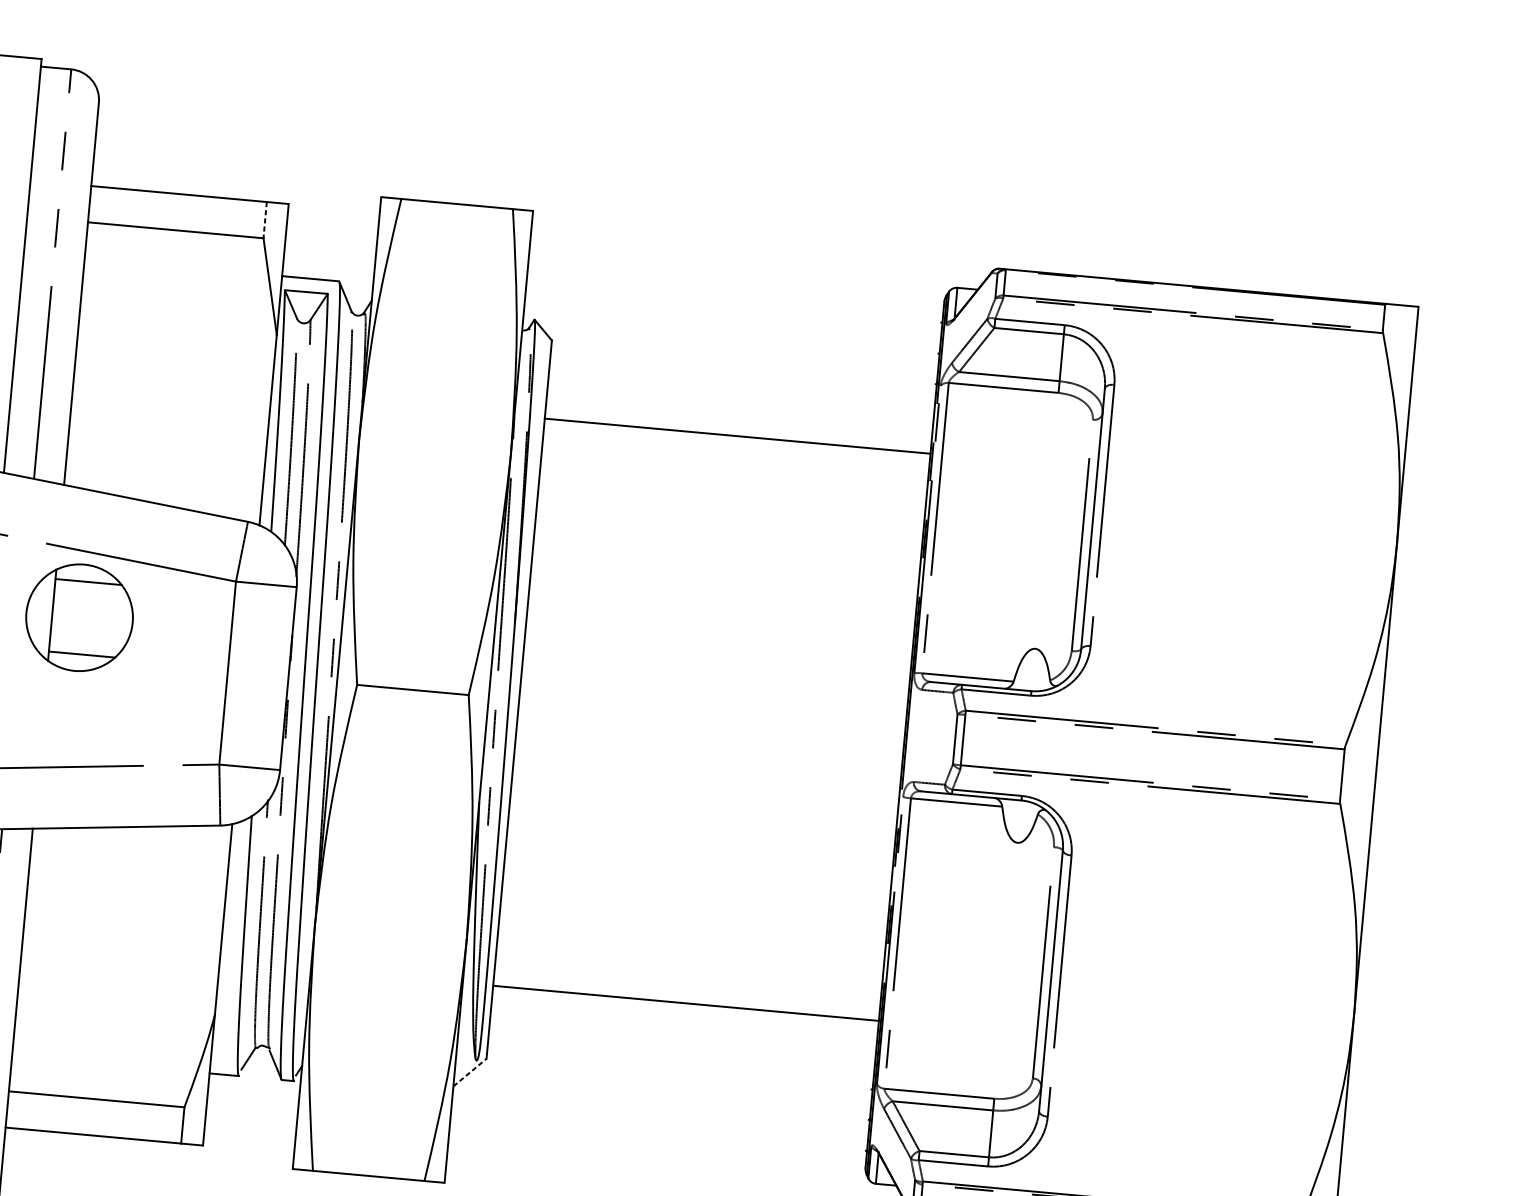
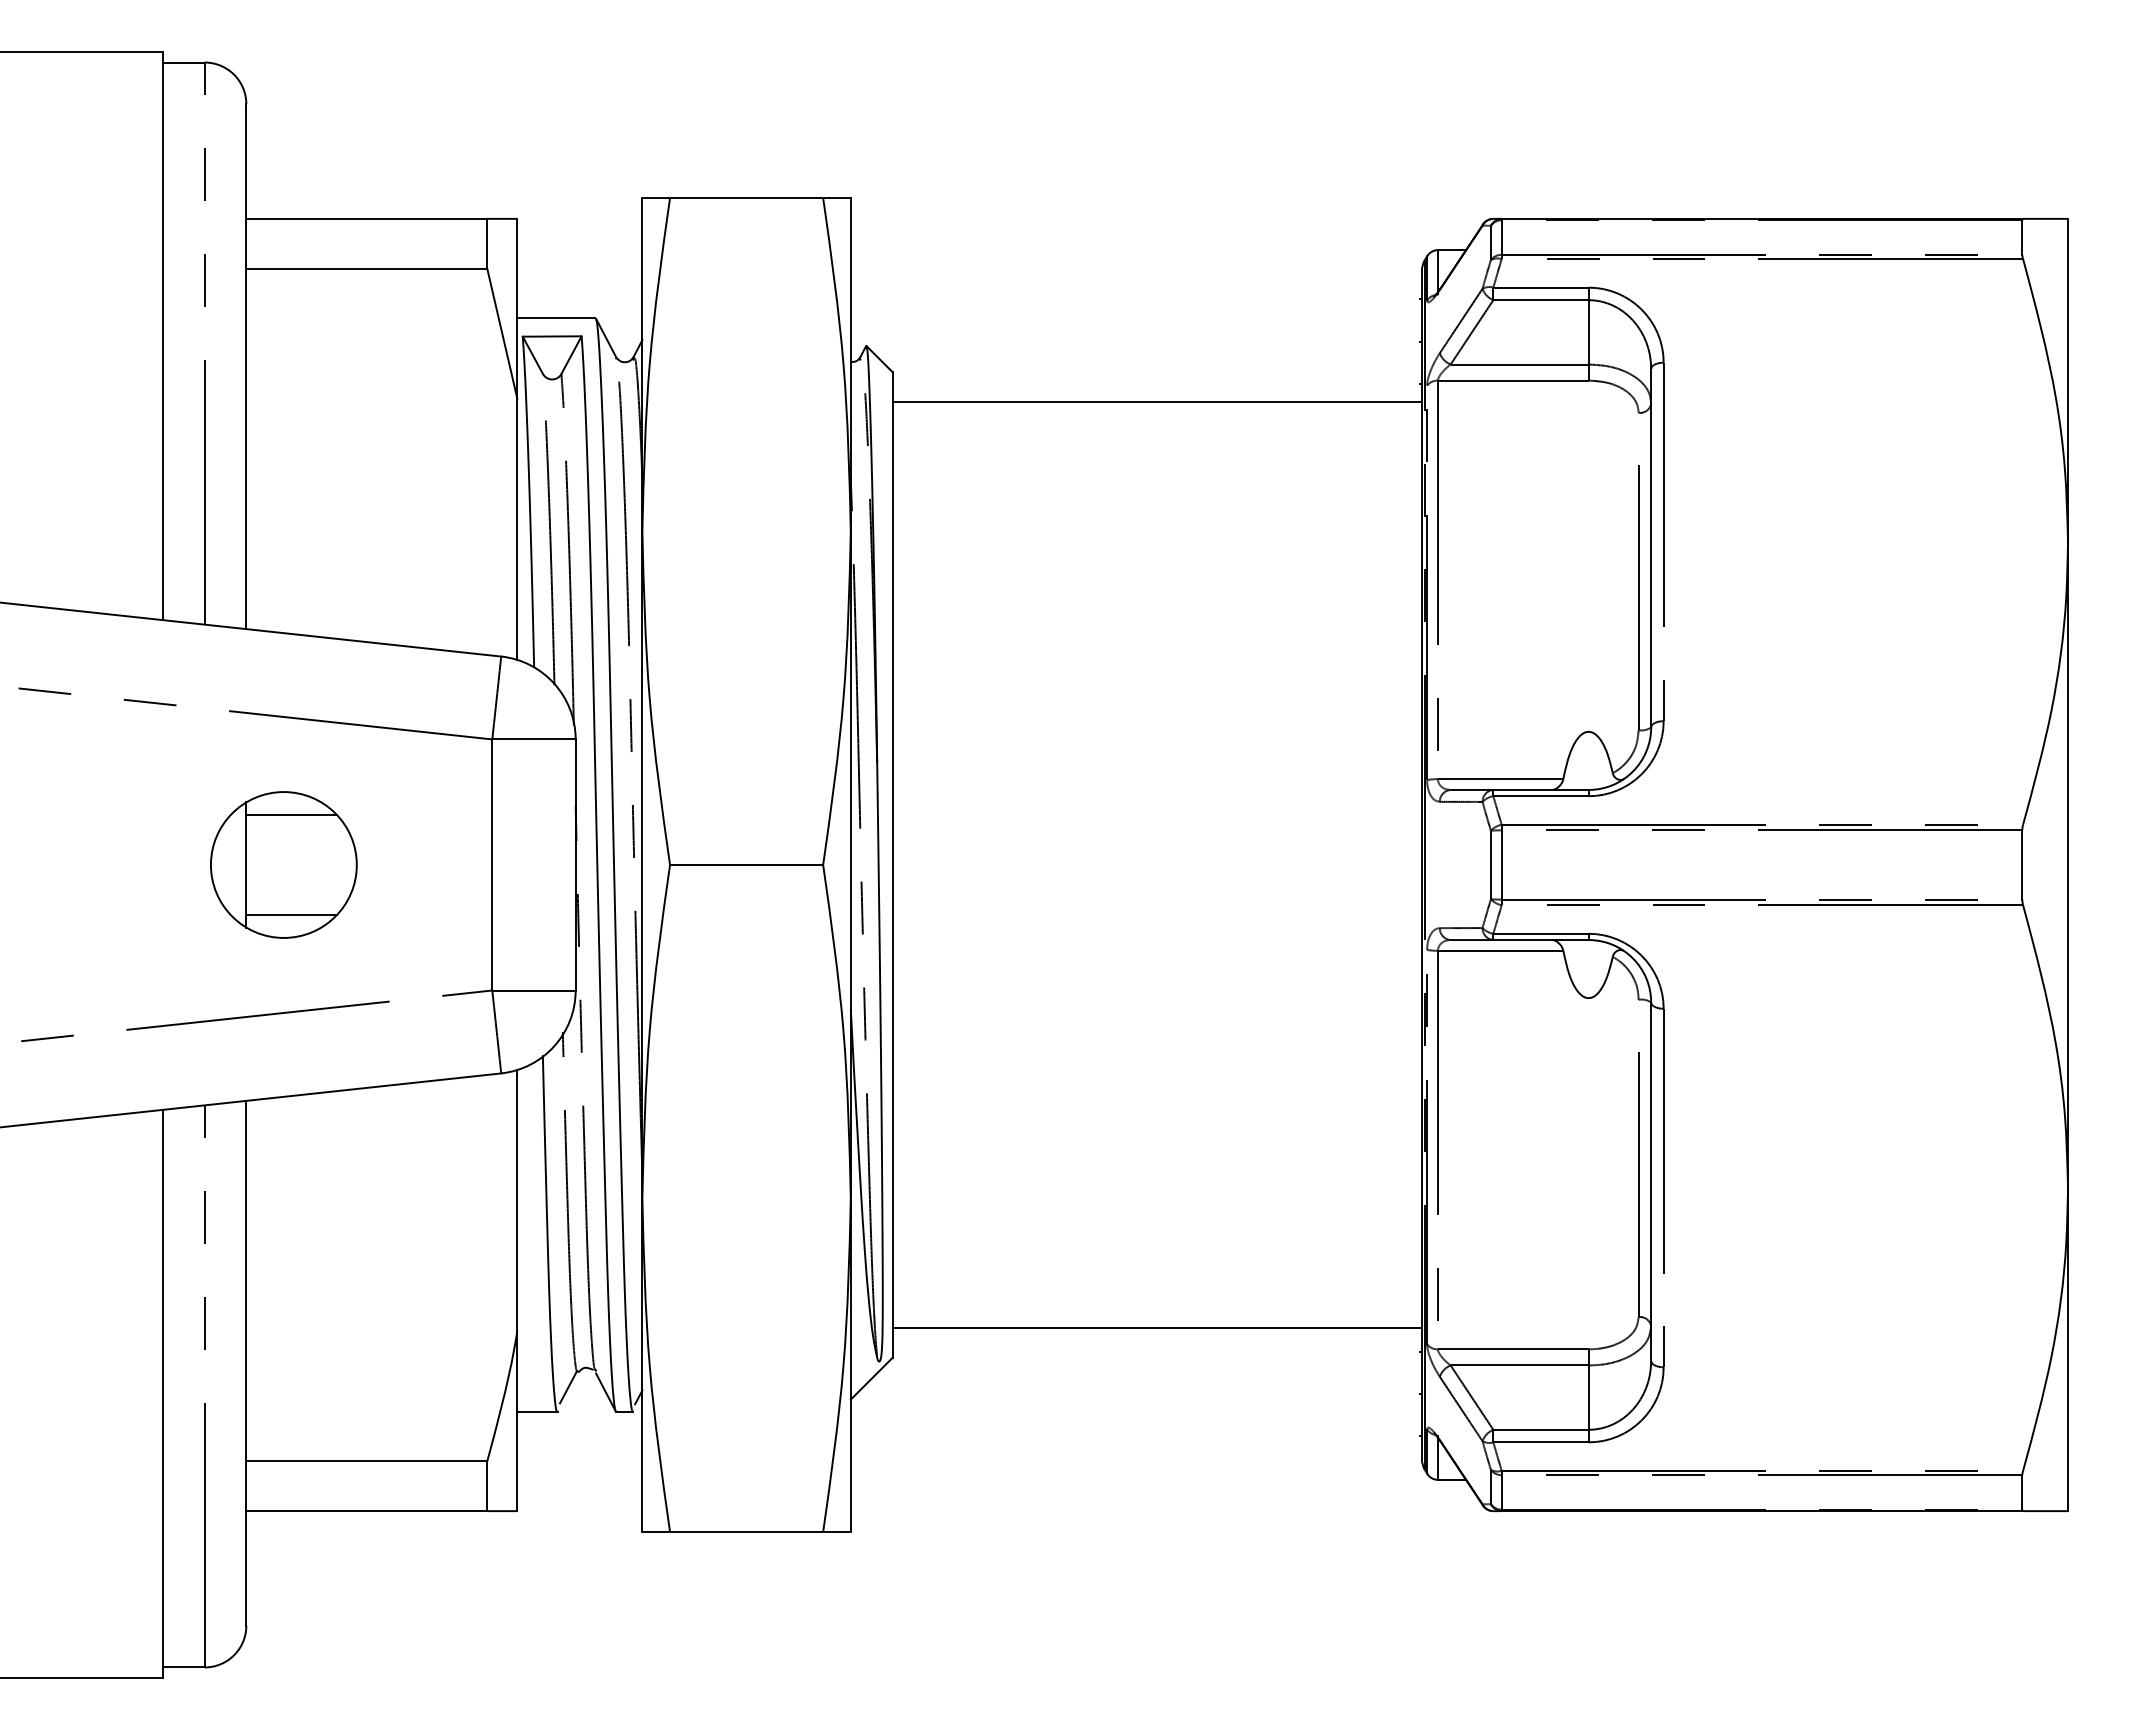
line: (265, 219) -> (487, 243), dashed -> solid
line: (737, 436) -> (1156, 402), moved
part: (79, 617) -> (283, 864), moved
line: (685, 1003) -> (1156, 1327), moved
line: (470, 1072) -> (872, 1378), dashed -> solid

